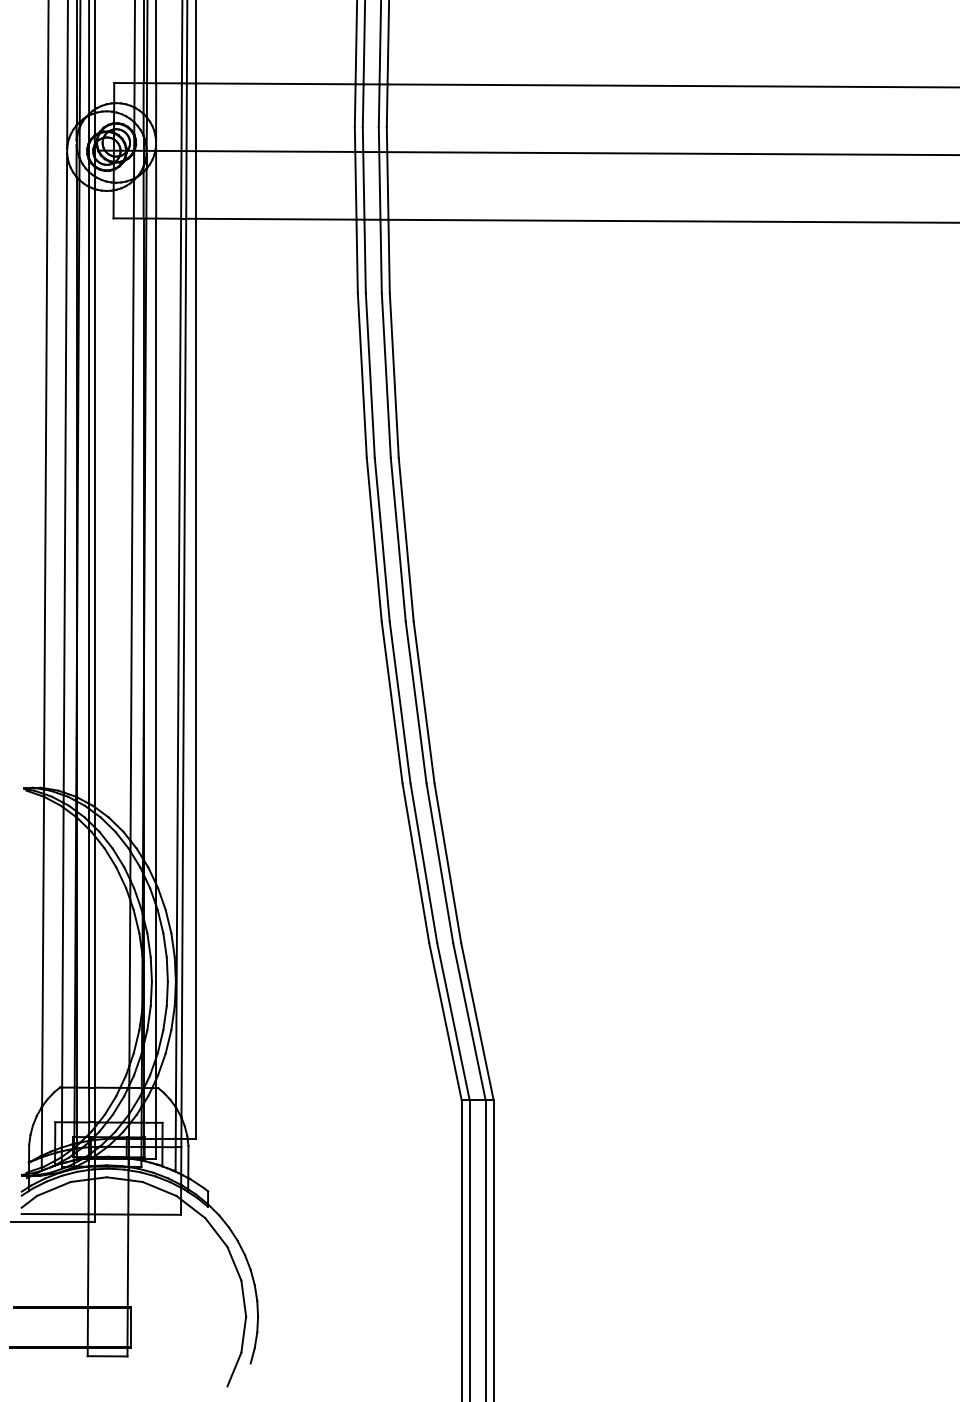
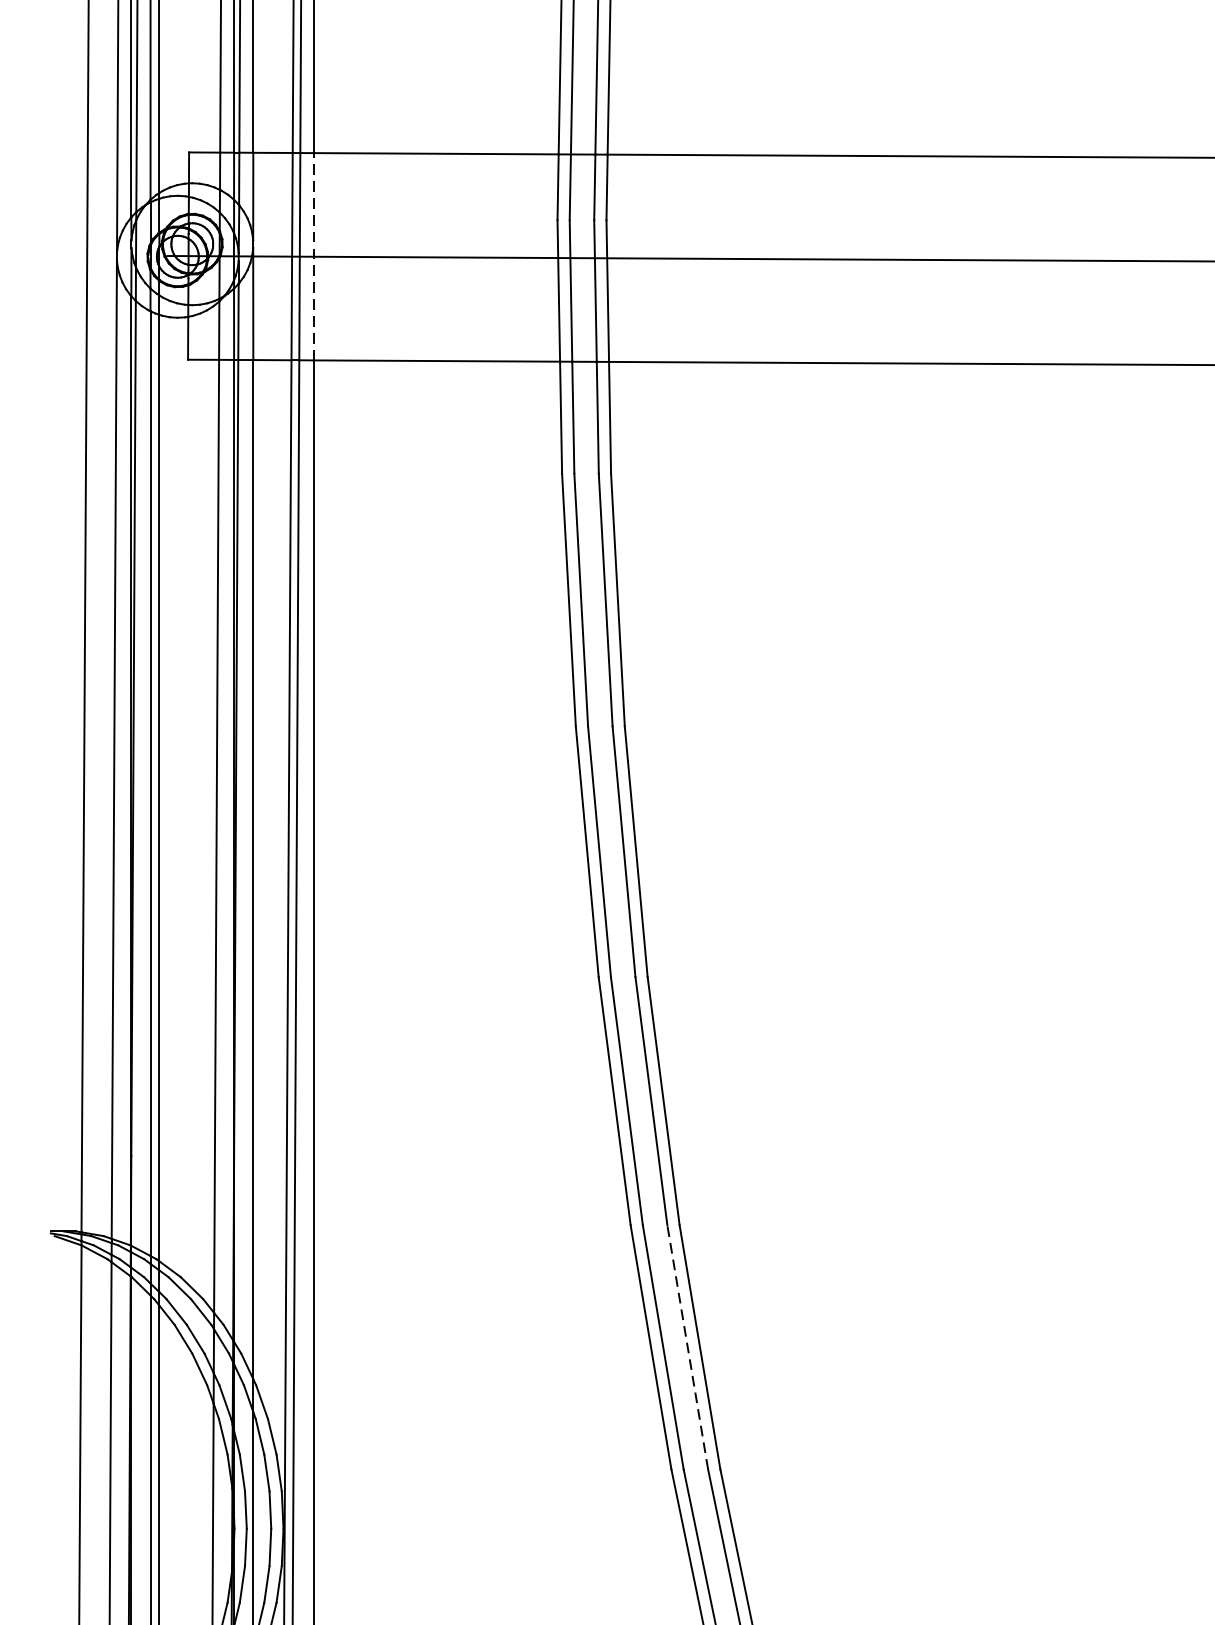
line: (196, 151) -> (315, 257), solid -> dashed
line: (439, 863) -> (687, 1347), solid -> dashed

